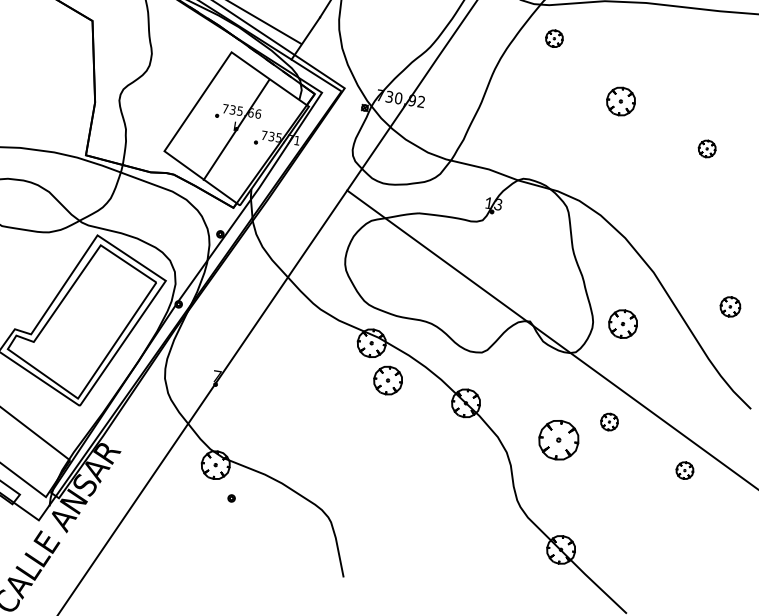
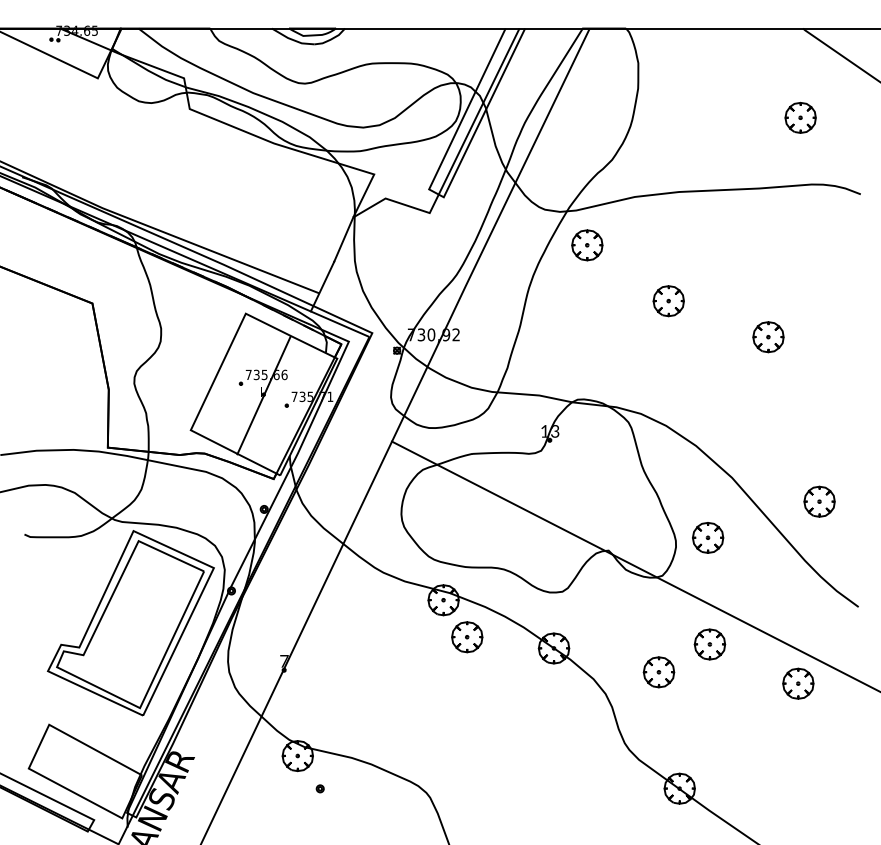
part: (554, 38) -> (587, 245), size x1.67
part: (707, 149) -> (768, 337), size x1.67
part: (730, 306) -> (819, 501), size x1.43
part: (609, 422) -> (709, 644), size x1.67
part: (558, 440) -> (658, 672), size x0.71
part: (685, 470) -> (798, 683), size x1.67

